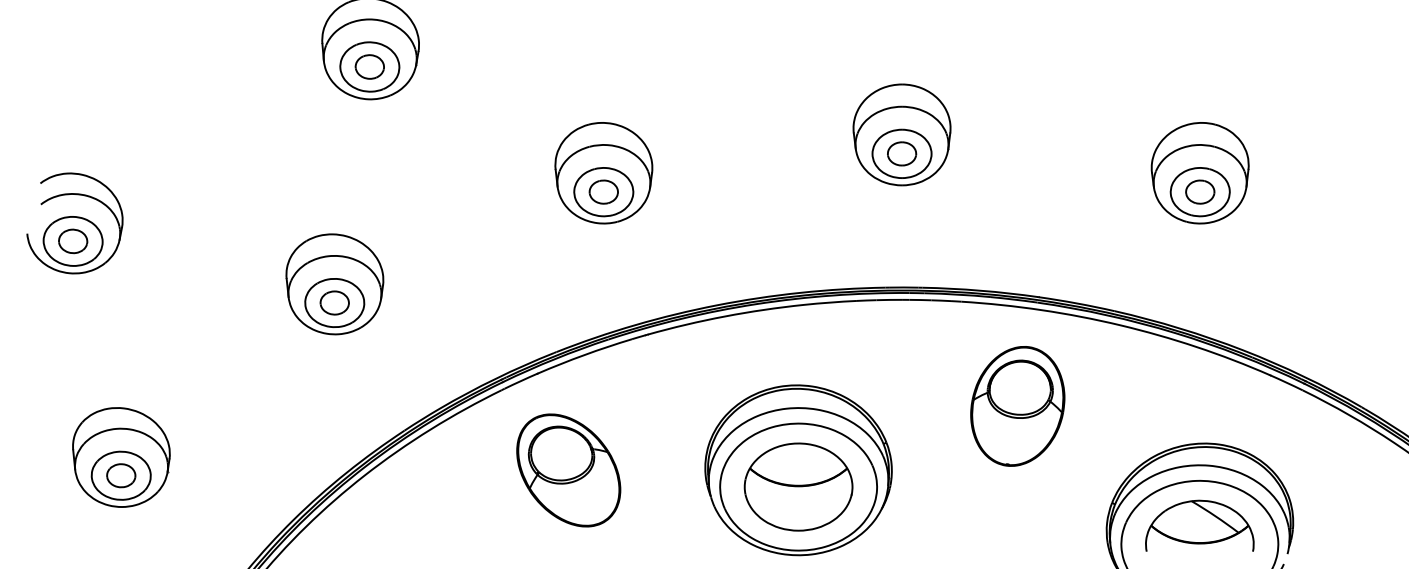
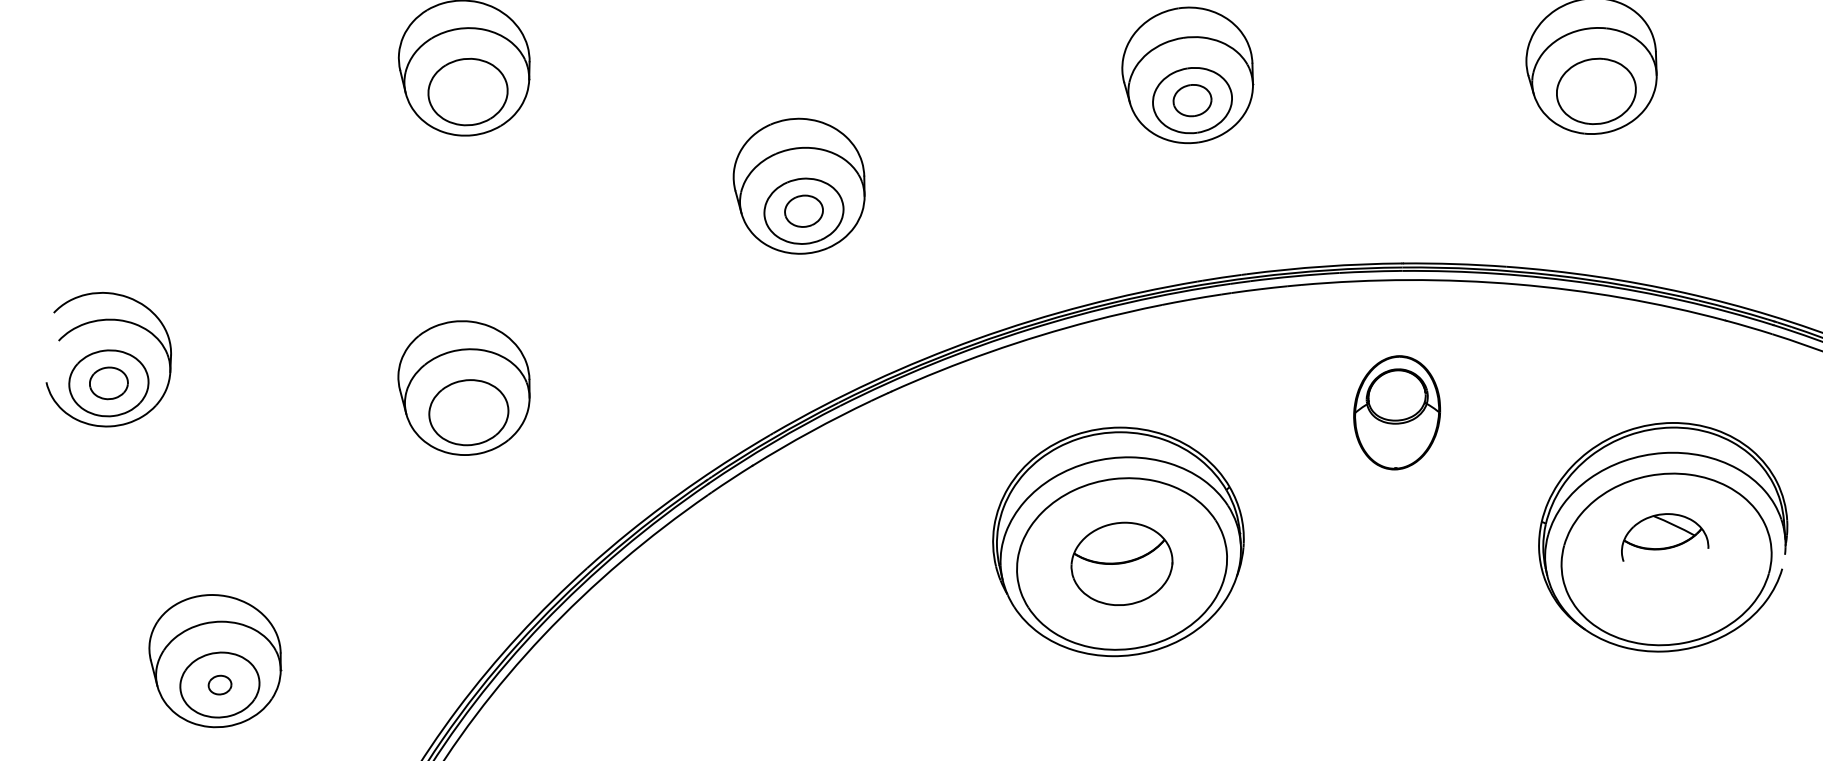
part: (369, 66) -> (467, 91), removed
part: (1200, 191) -> (1596, 90), removed
part: (334, 302) -> (468, 412), removed
part: (1017, 406) -> (1396, 412), size x0.7
part: (568, 470) -> (813, 588), removed
part: (121, 475) -> (220, 684), size x0.6
part: (798, 486) -> (1121, 563), size x0.7
part: (1199, 525) -> (1662, 534), size x0.6

